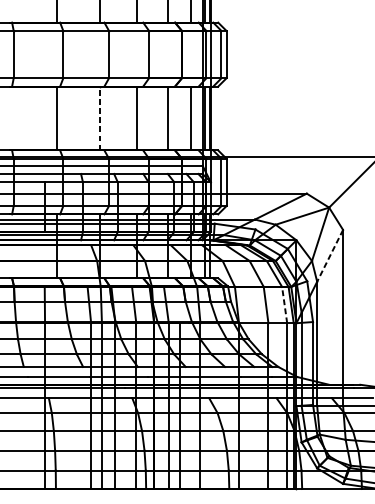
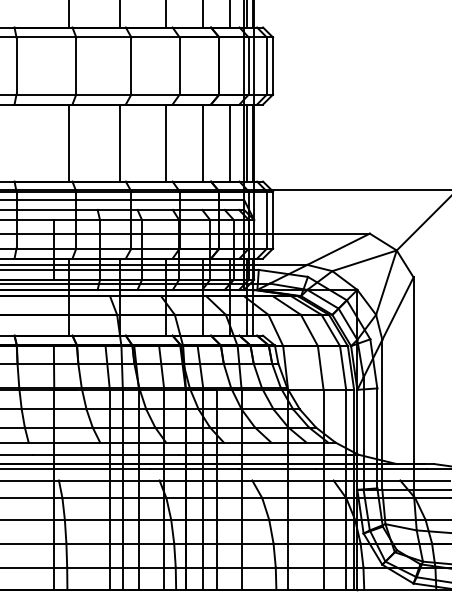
line: (99, 118) -> (120, 143), dashed -> solid
line: (329, 255) -> (397, 308), dashed -> solid
line: (284, 304) -> (343, 367), dashed -> solid

